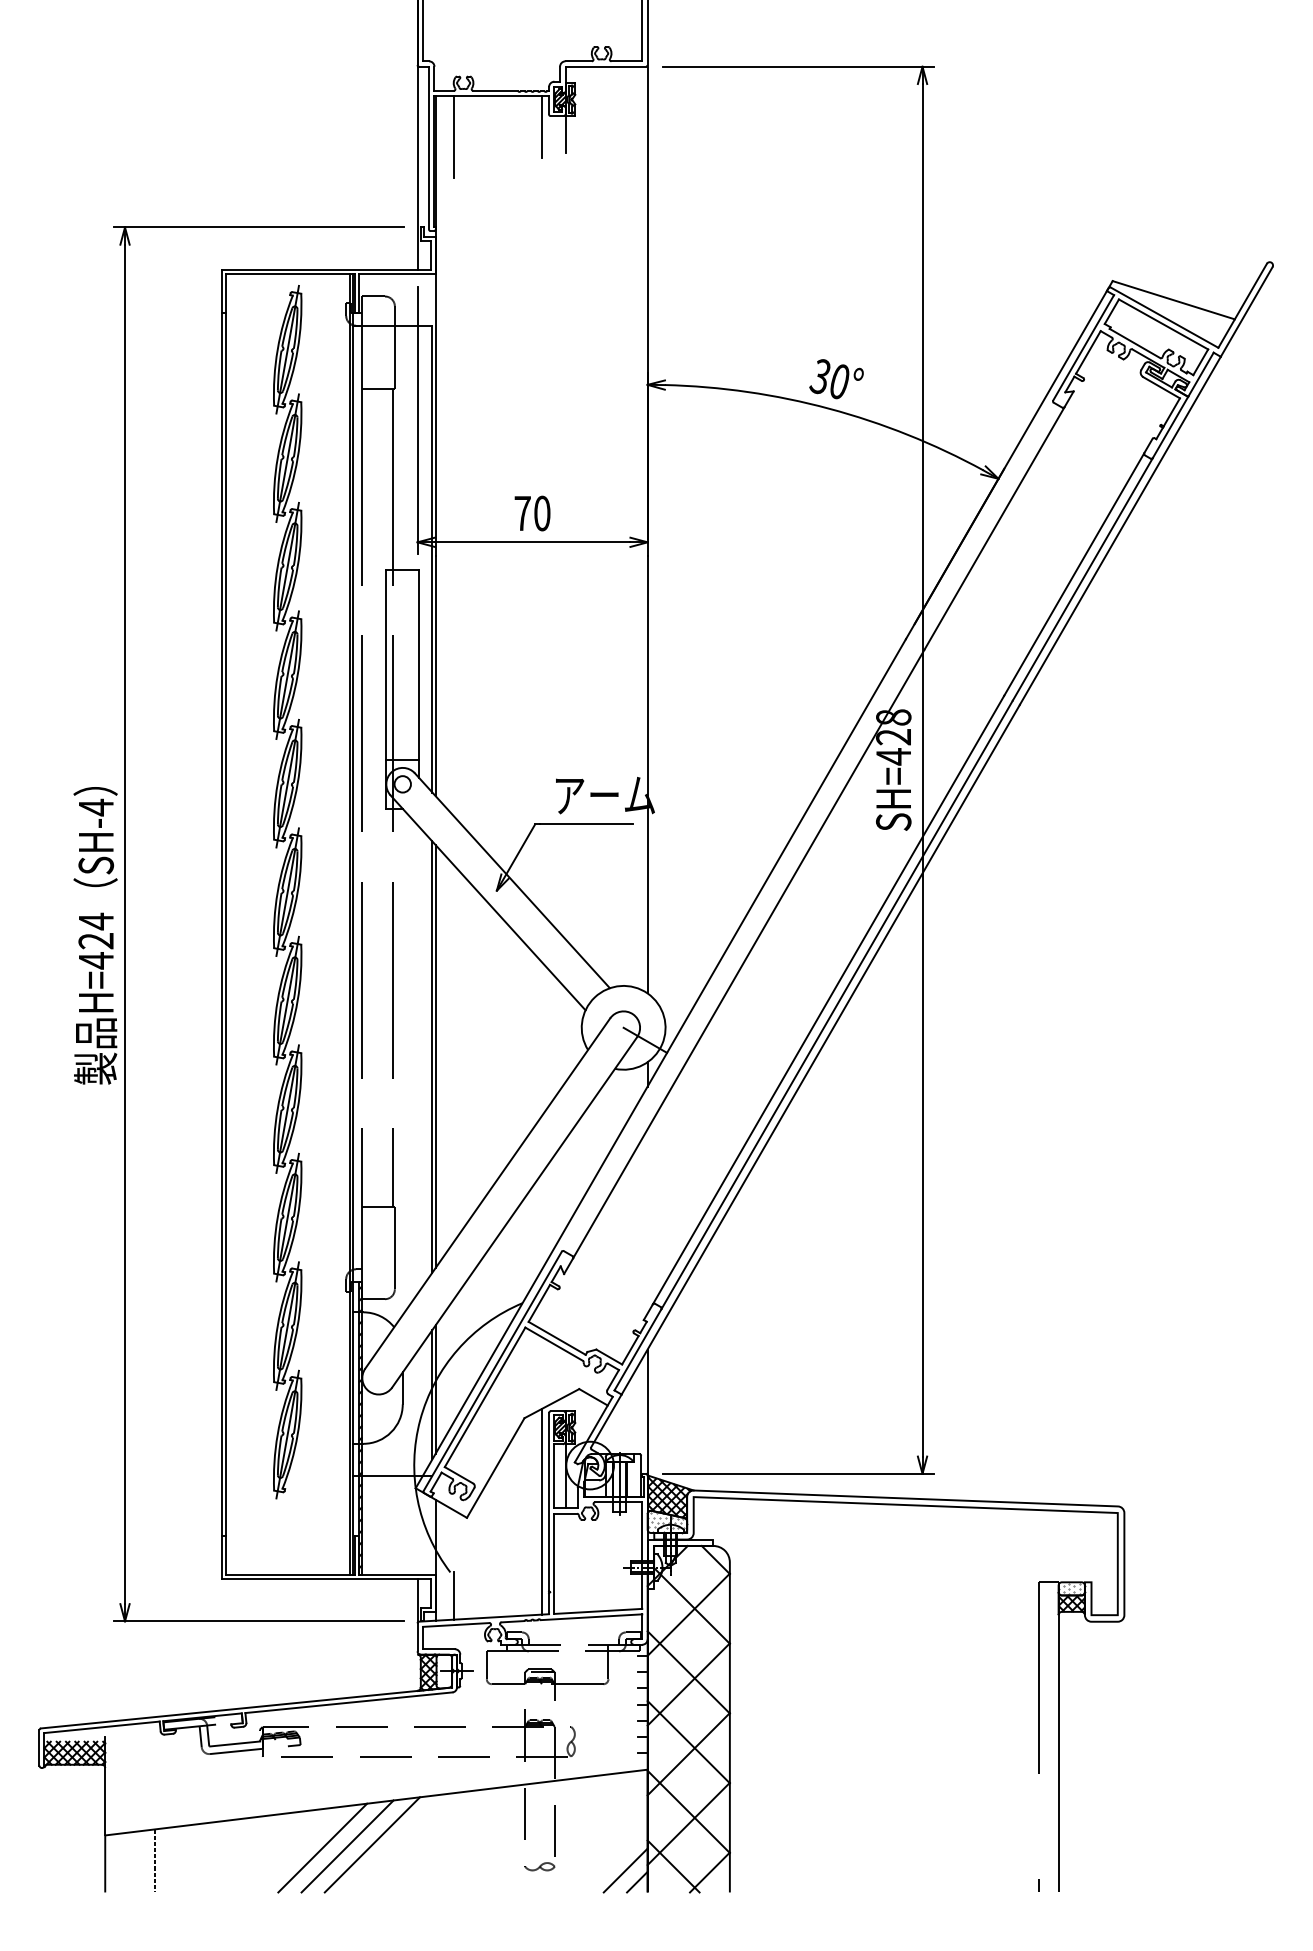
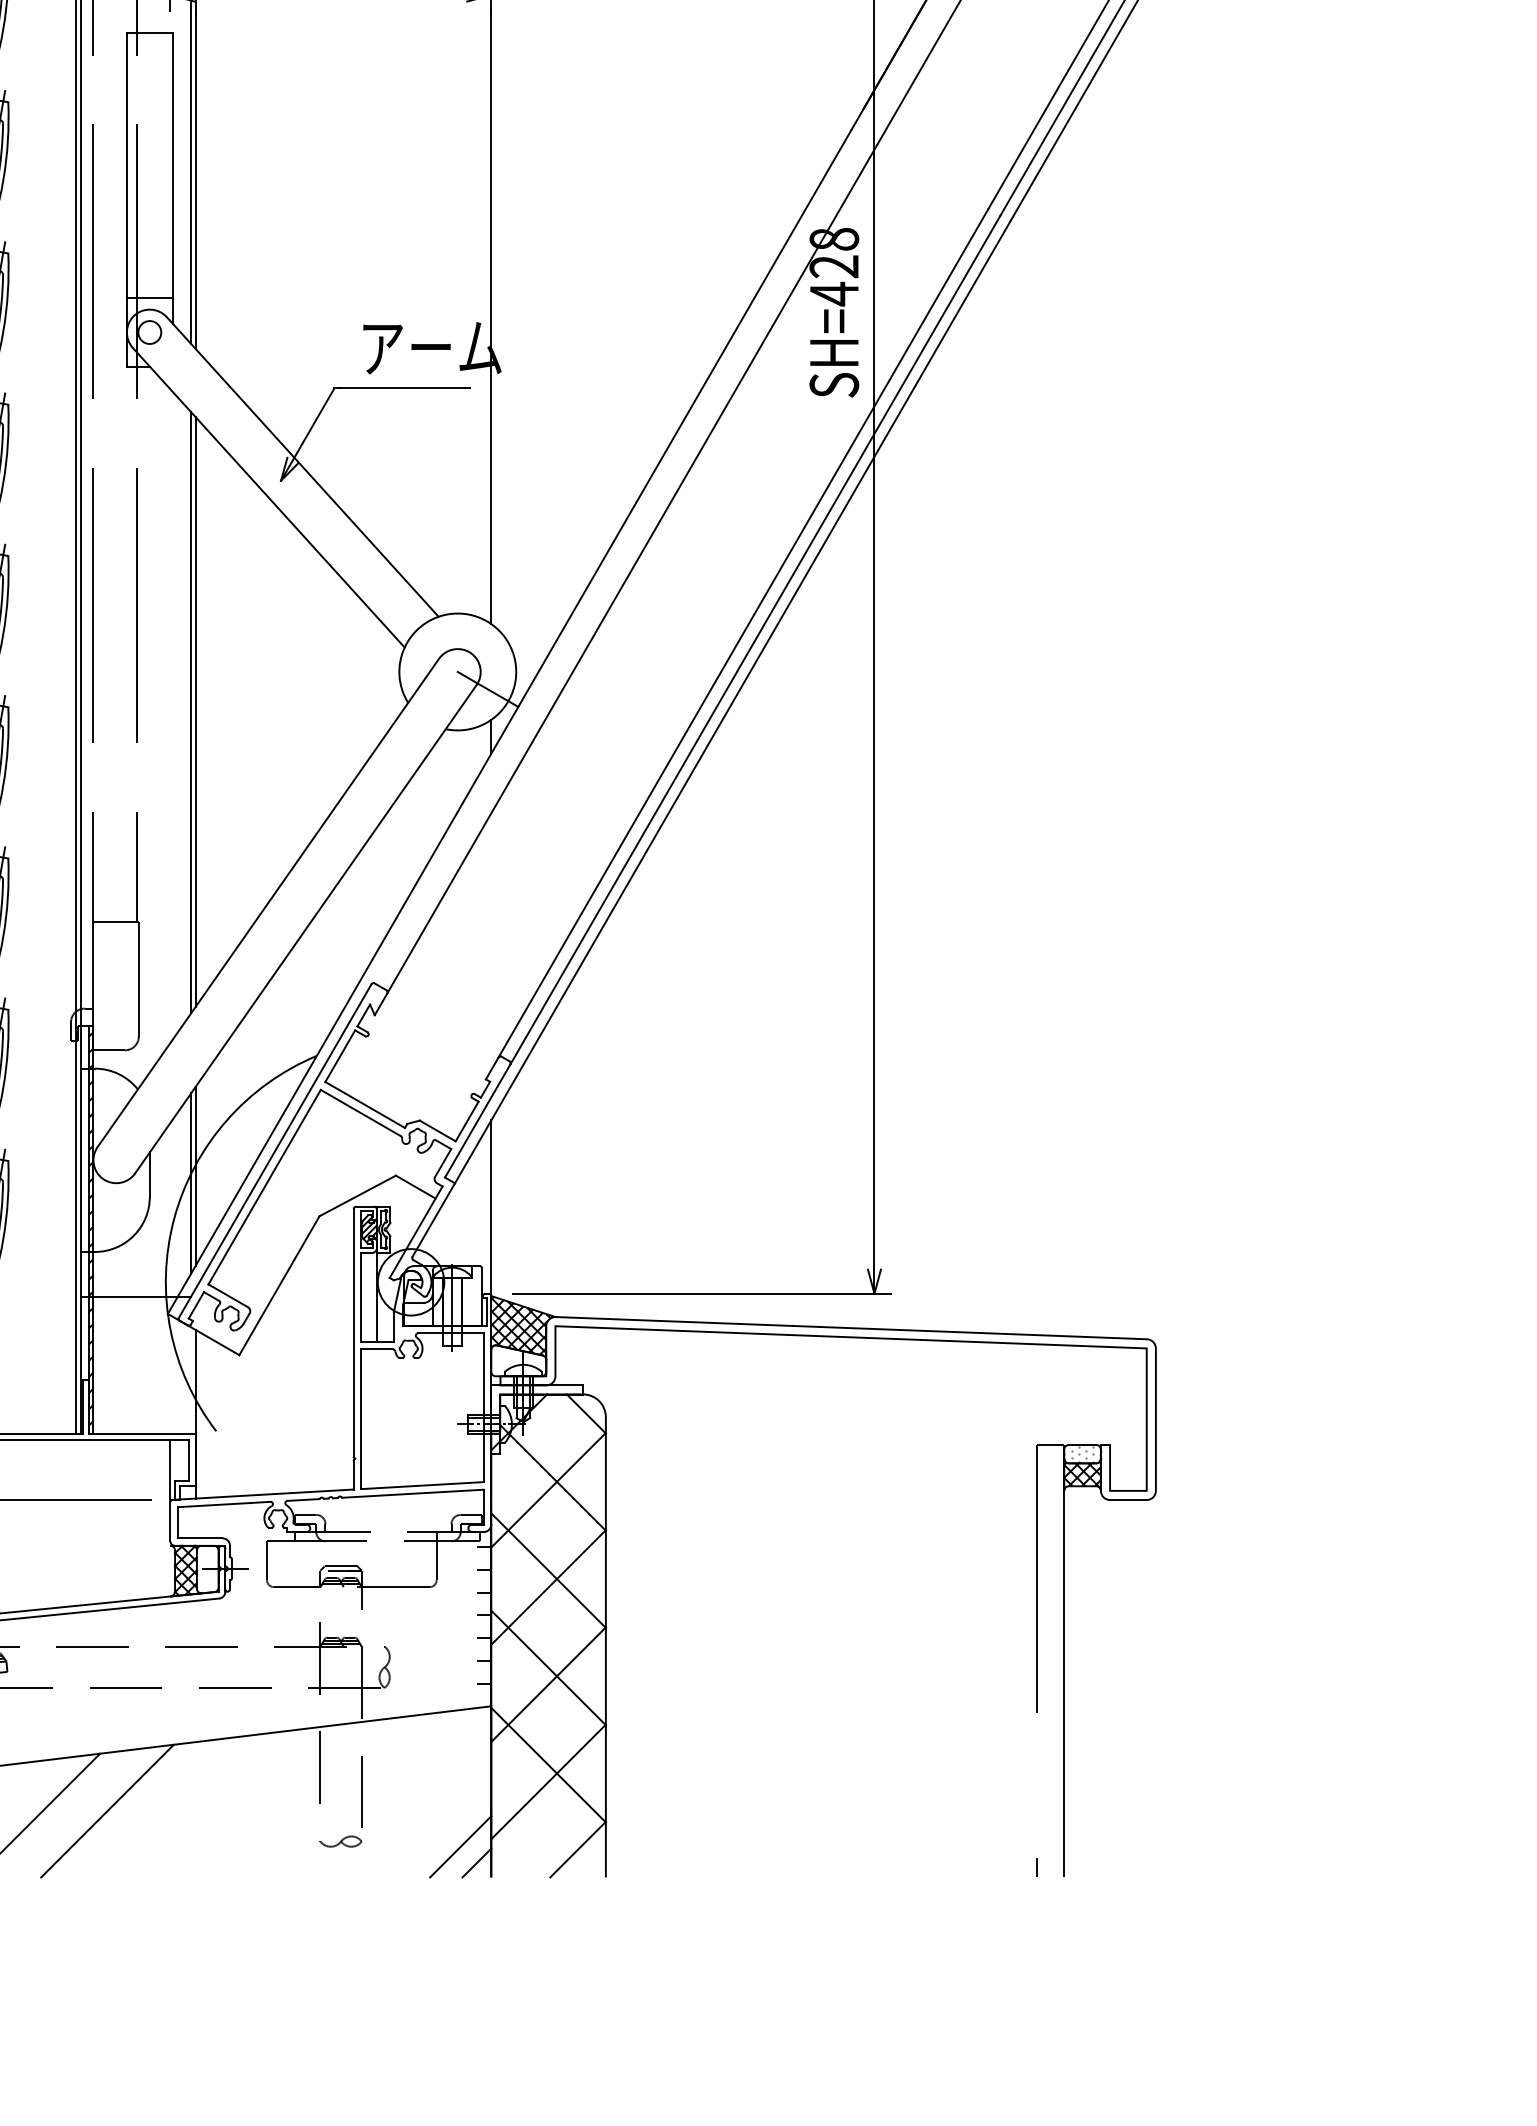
line: (542, 1511) -> (344, 1346), removed
hatch: (667, 1522) -> (518, 1361), removed
line: (453, 1595) -> (220, 1463), removed
line: (347, 1846) -> (72, 1813), removed
line: (673, 1866) -> (527, 1841), removed

